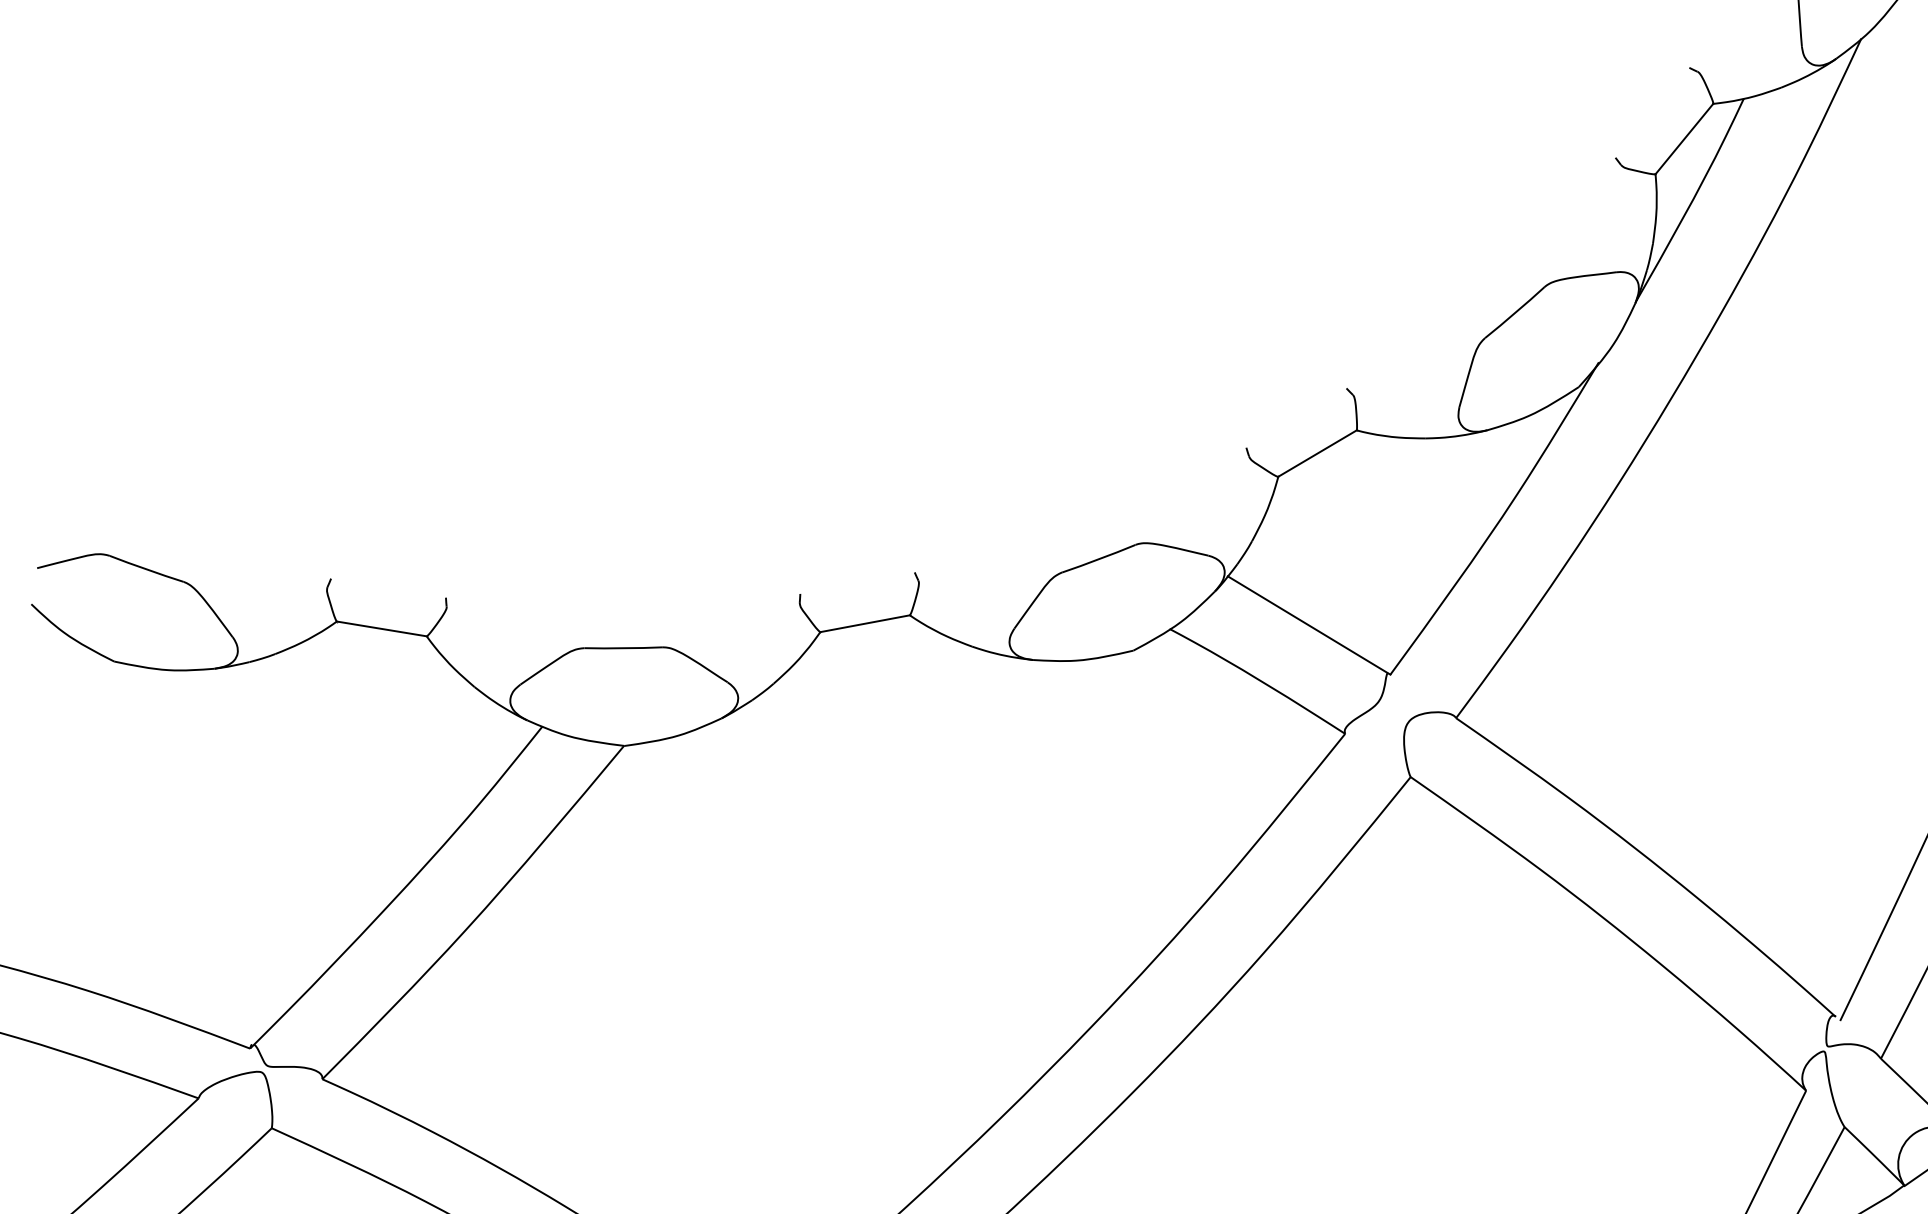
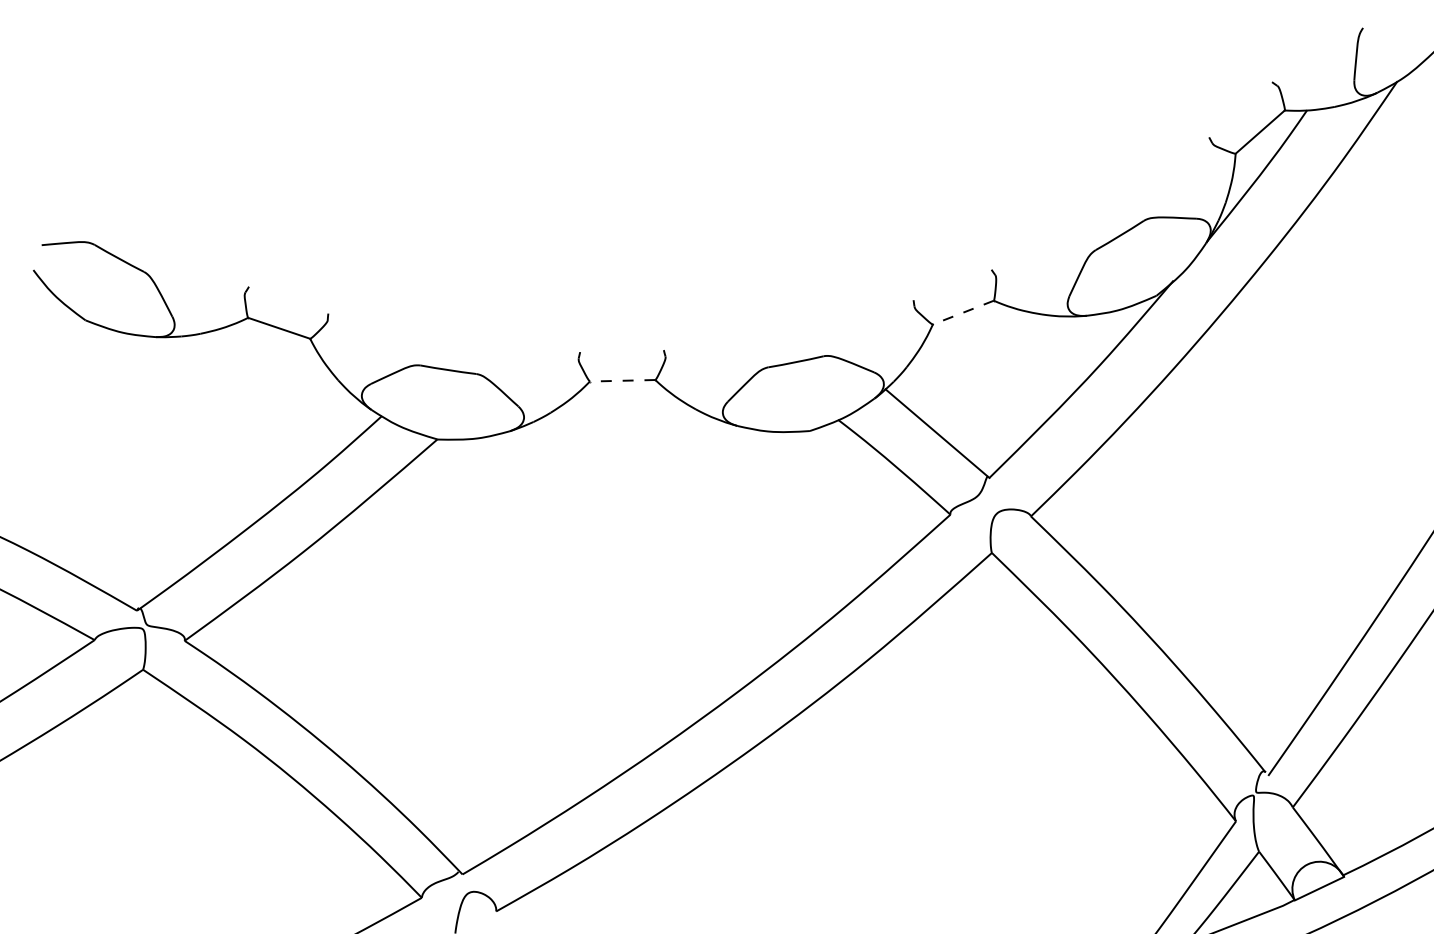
line: (1317, 453) -> (963, 312), solid -> dashed
line: (864, 623) -> (622, 380), solid -> dashed

